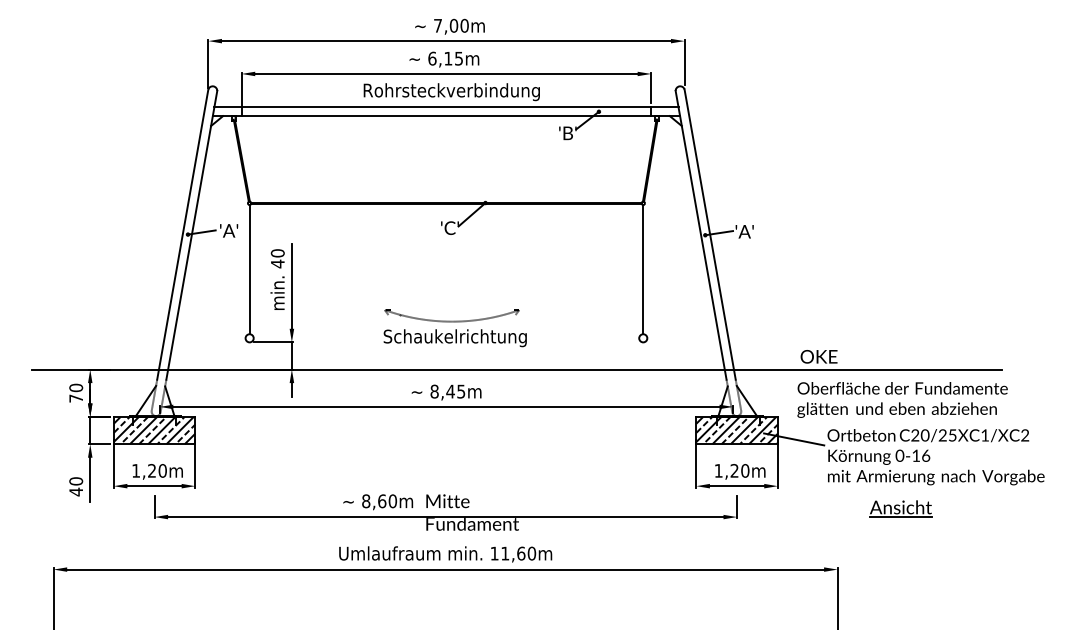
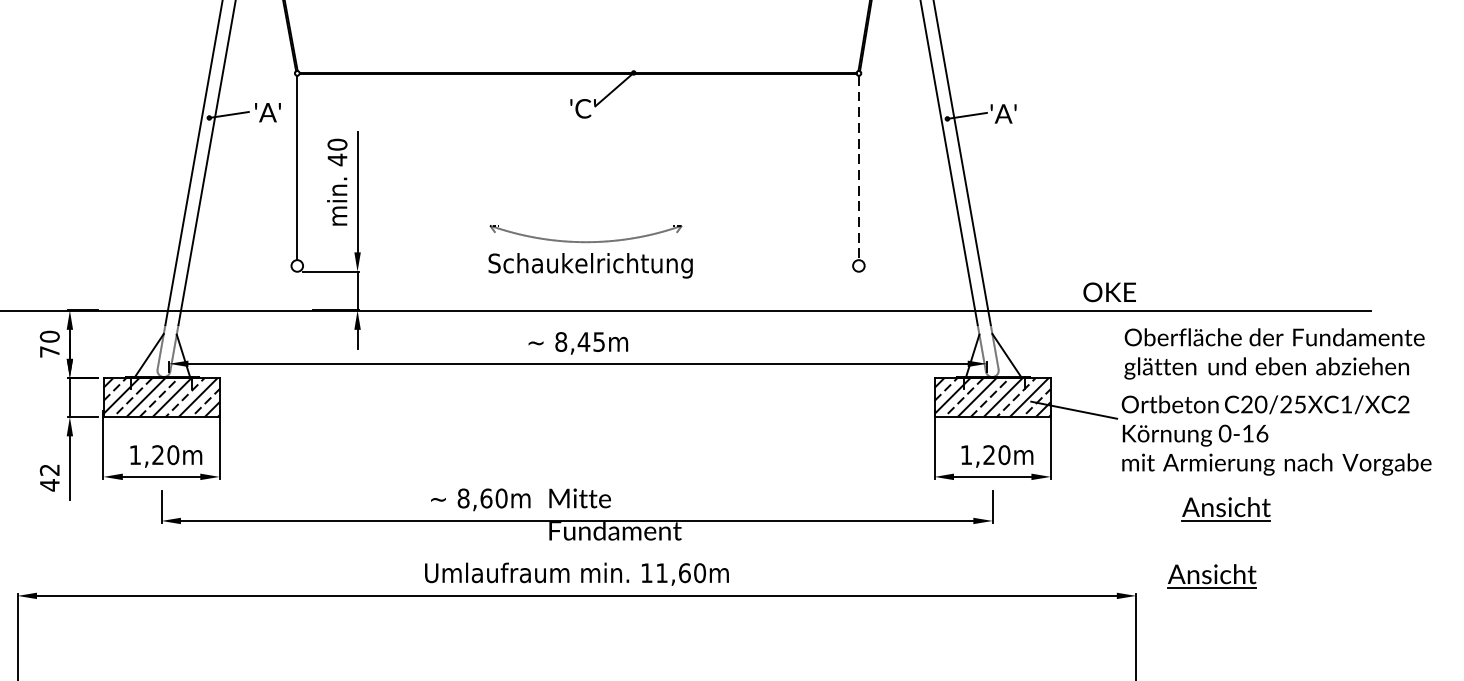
line: (643, 269) -> (859, 167), solid -> dashed
text: (902, 399) -> (1274, 353), moved
text: (76, 481) -> (50, 470), 40 -> 42
part: (890, 555) -> (1211, 575), added

